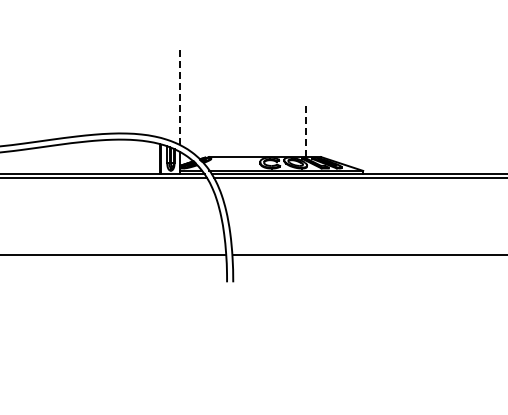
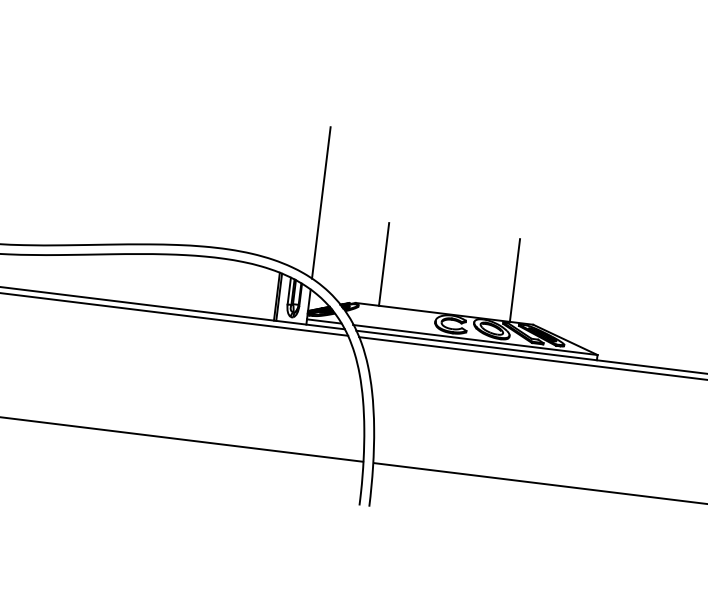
line: (180, 97) -> (321, 202), dashed -> solid
line: (223, 130) -> (383, 263), added
line: (306, 130) -> (515, 279), dashed -> solid

